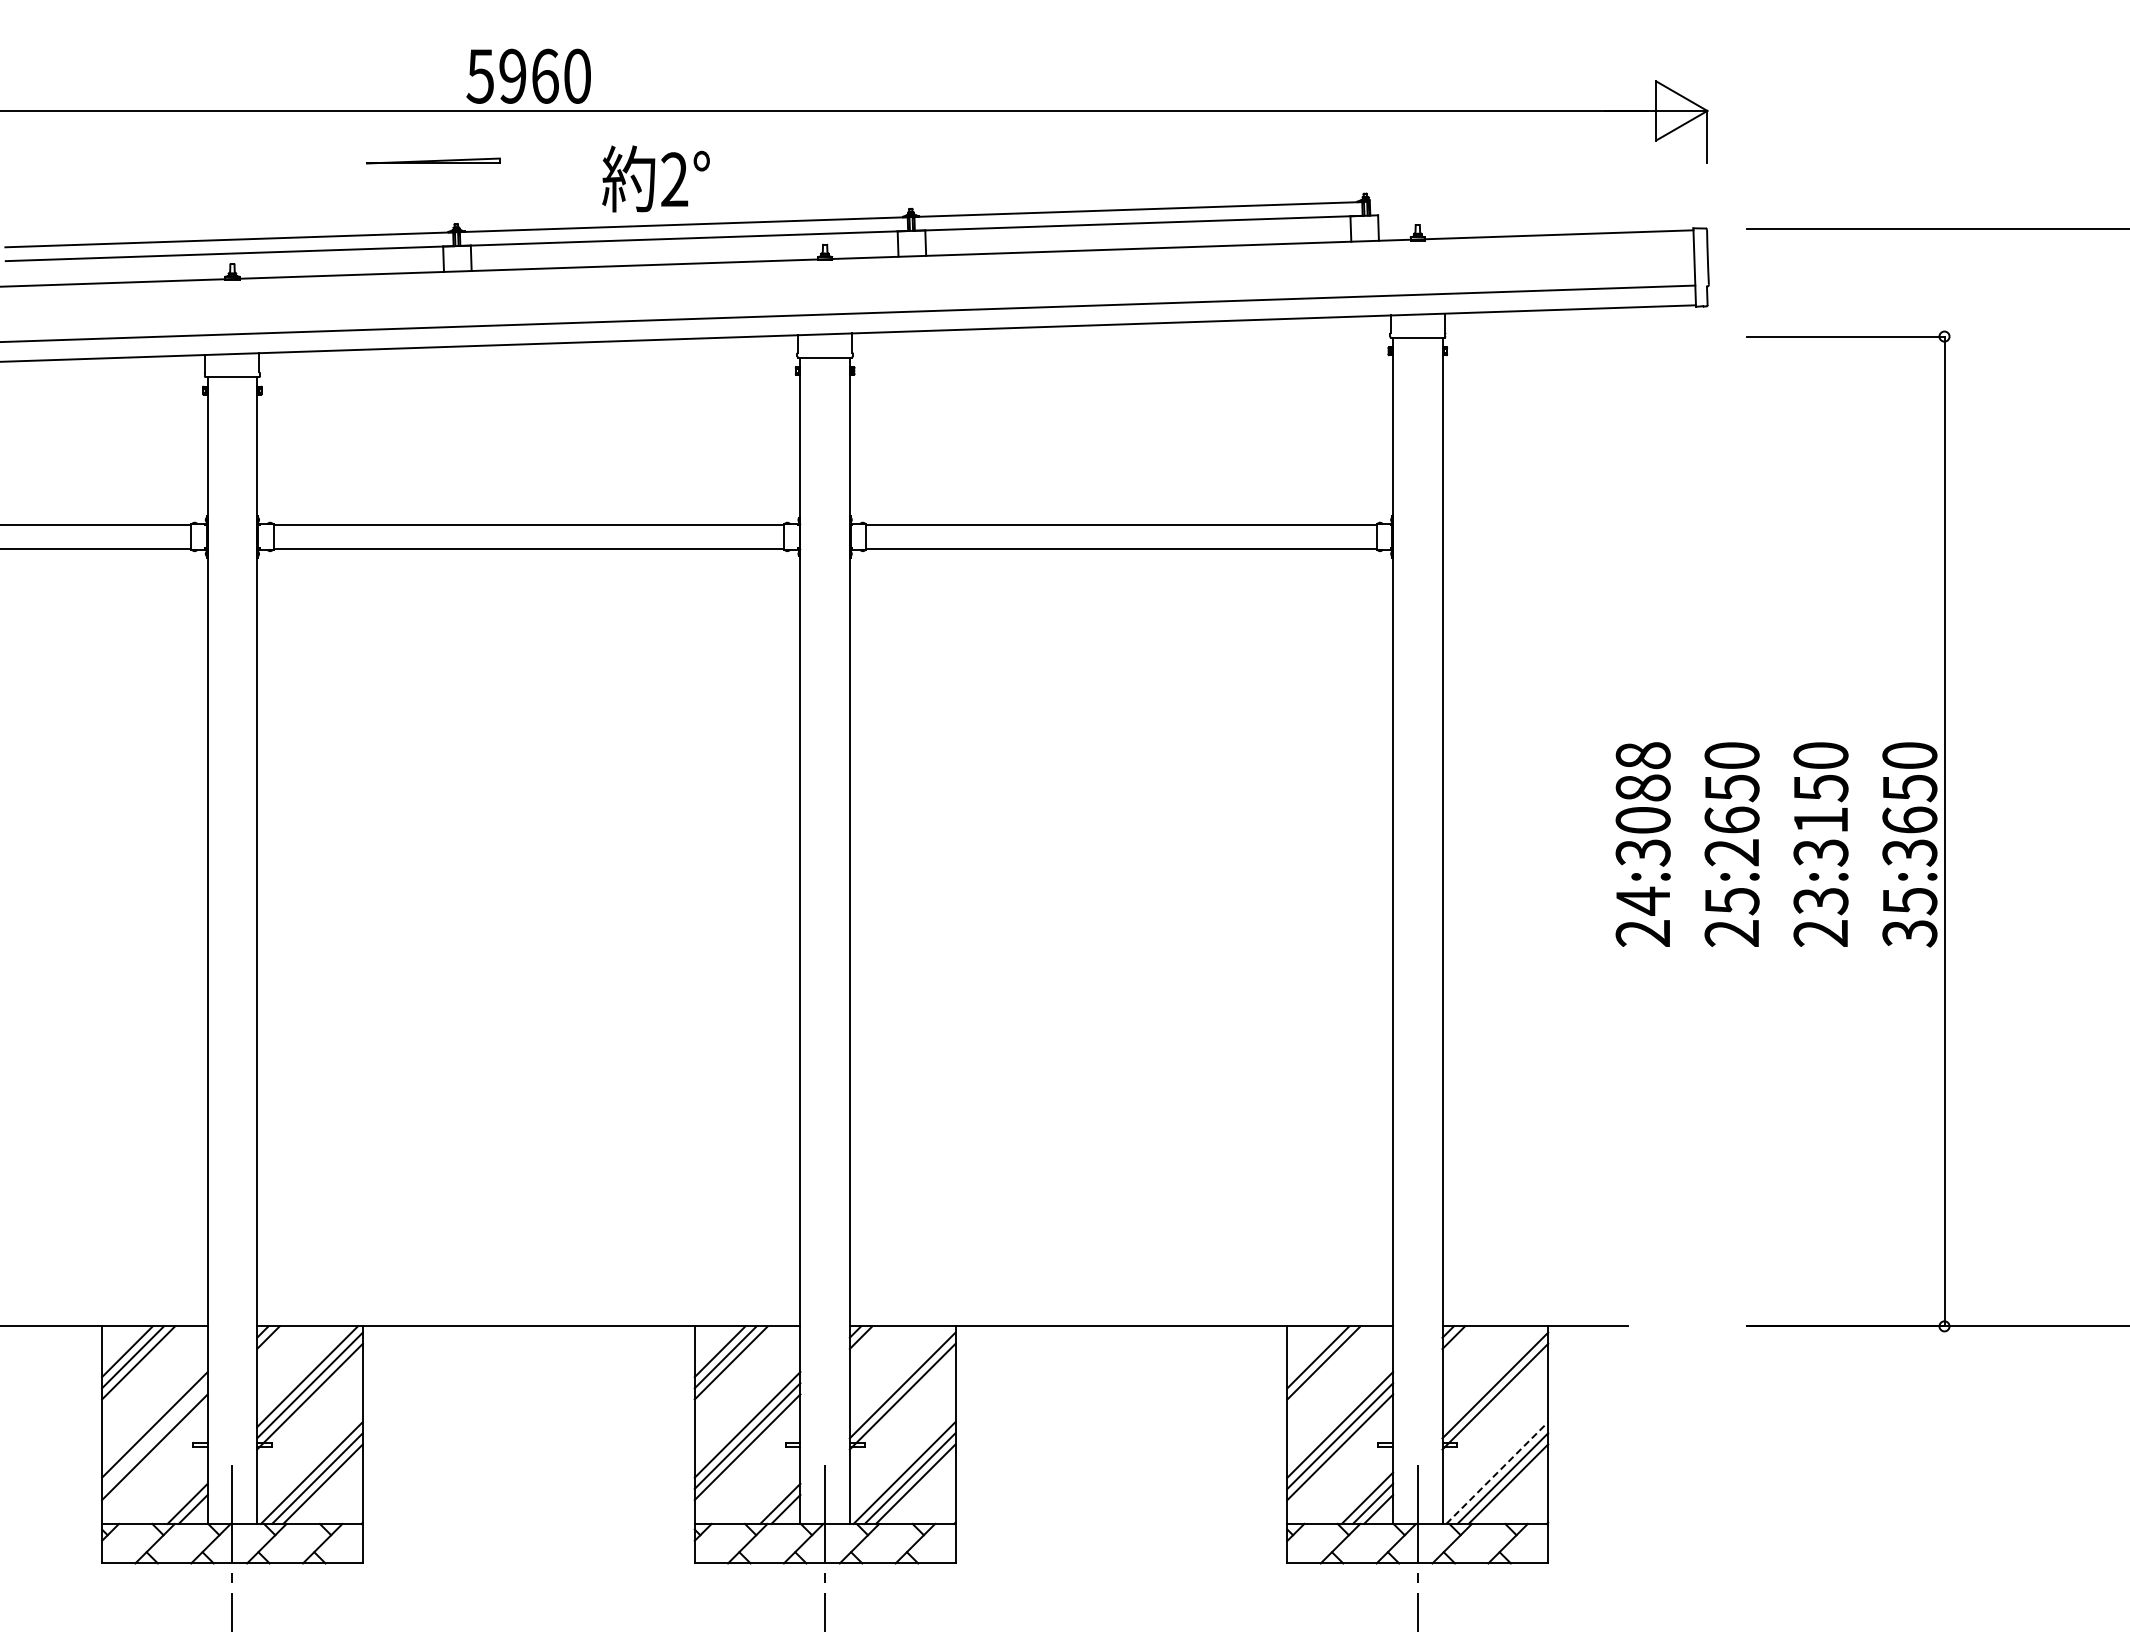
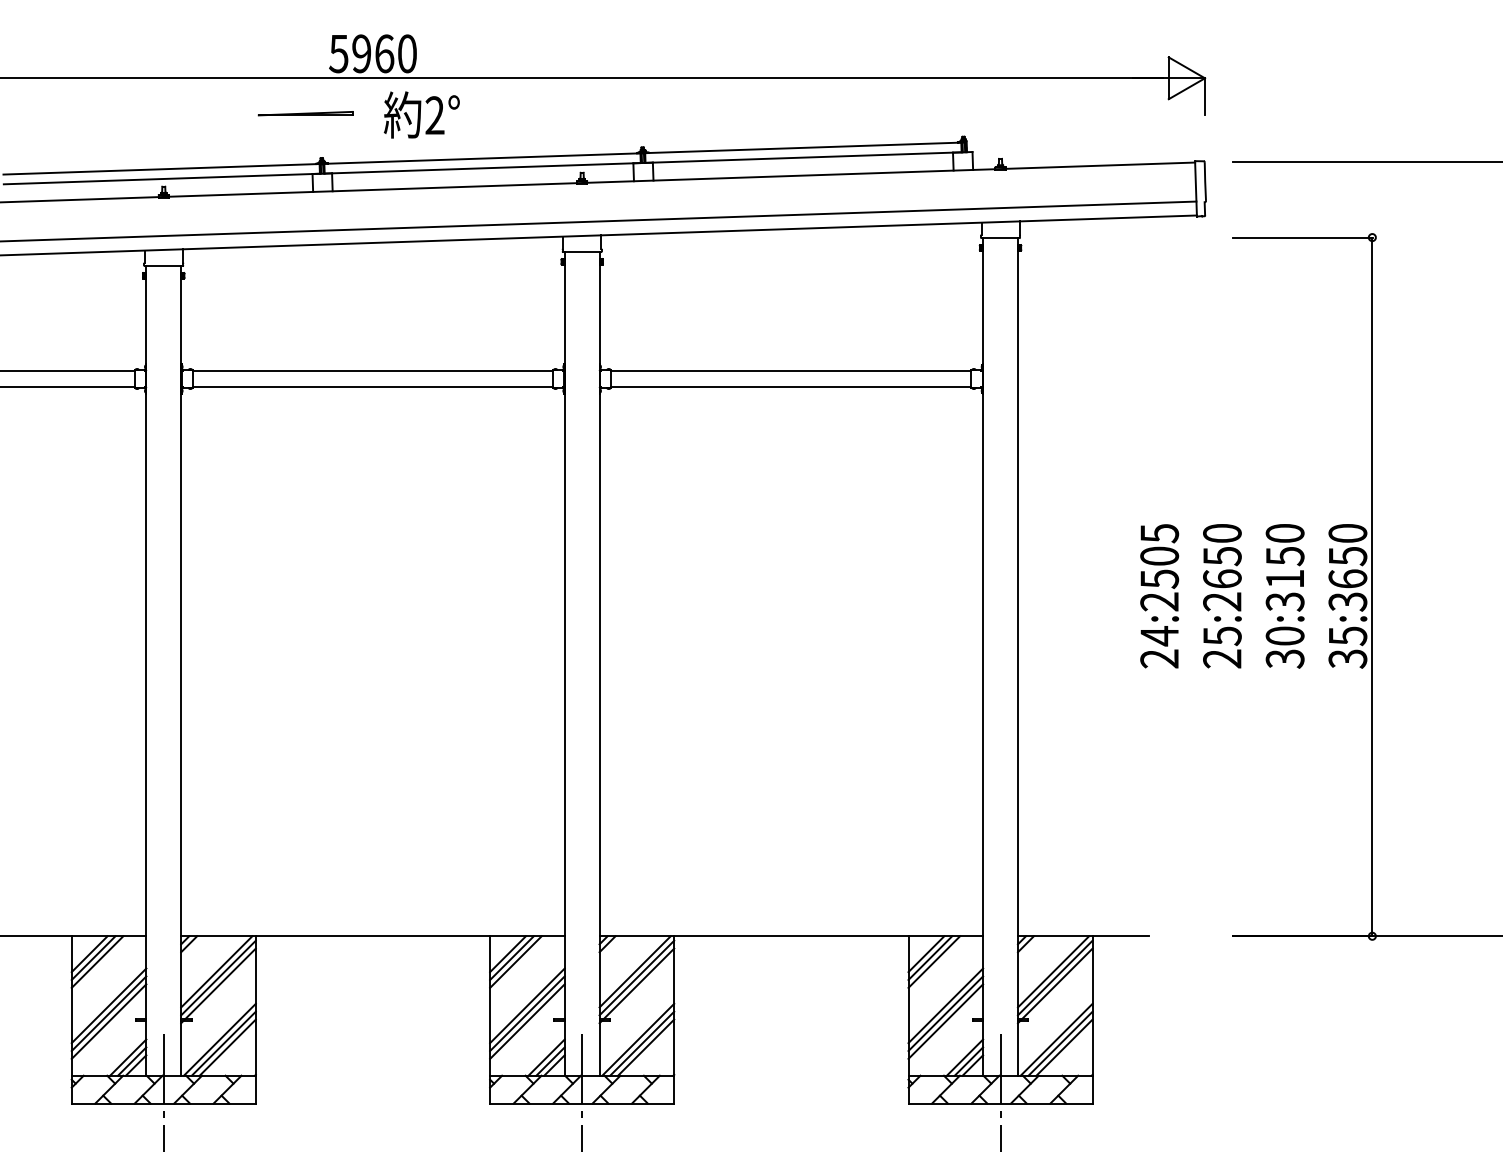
text: (655, 178) -> (421, 114), moved
text: (1642, 804) -> (1159, 567), 24:3088 -> 24:2505
text: (1820, 917) -> (1284, 647), 23:3150 -> 30:3150
line: (1312, 1351) -> (926, 954), added
line: (899, 1376) -> (634, 971), added
line: (1492, 1376) -> (1053, 971), added
line: (154, 1435) -> (108, 1013), added
line: (1497, 1472) -> (1056, 1039), dashed -> solid
line: (181, 1497) -> (127, 1057), added
line: (774, 1497) -> (546, 1057), added

